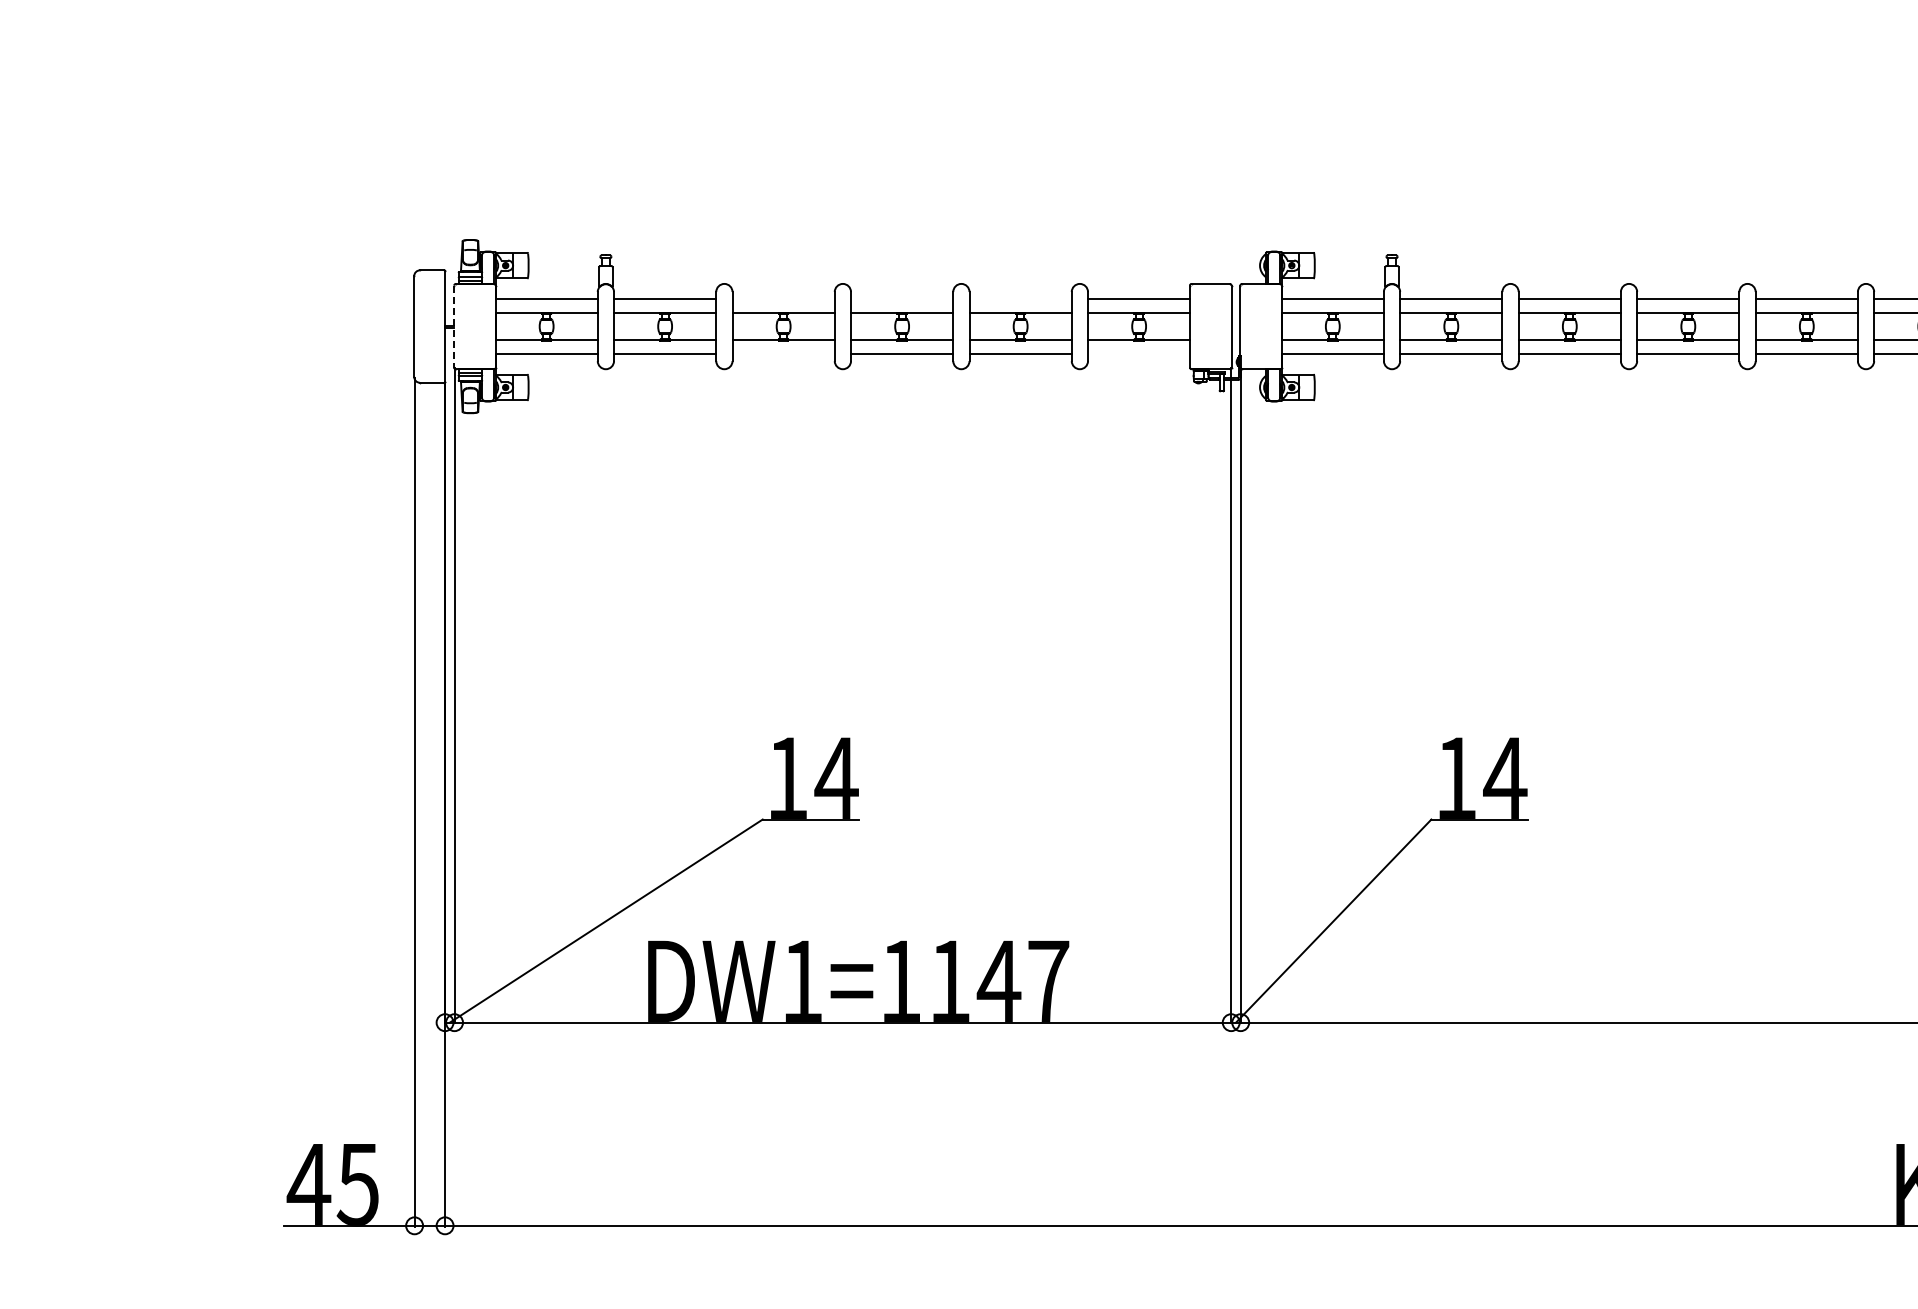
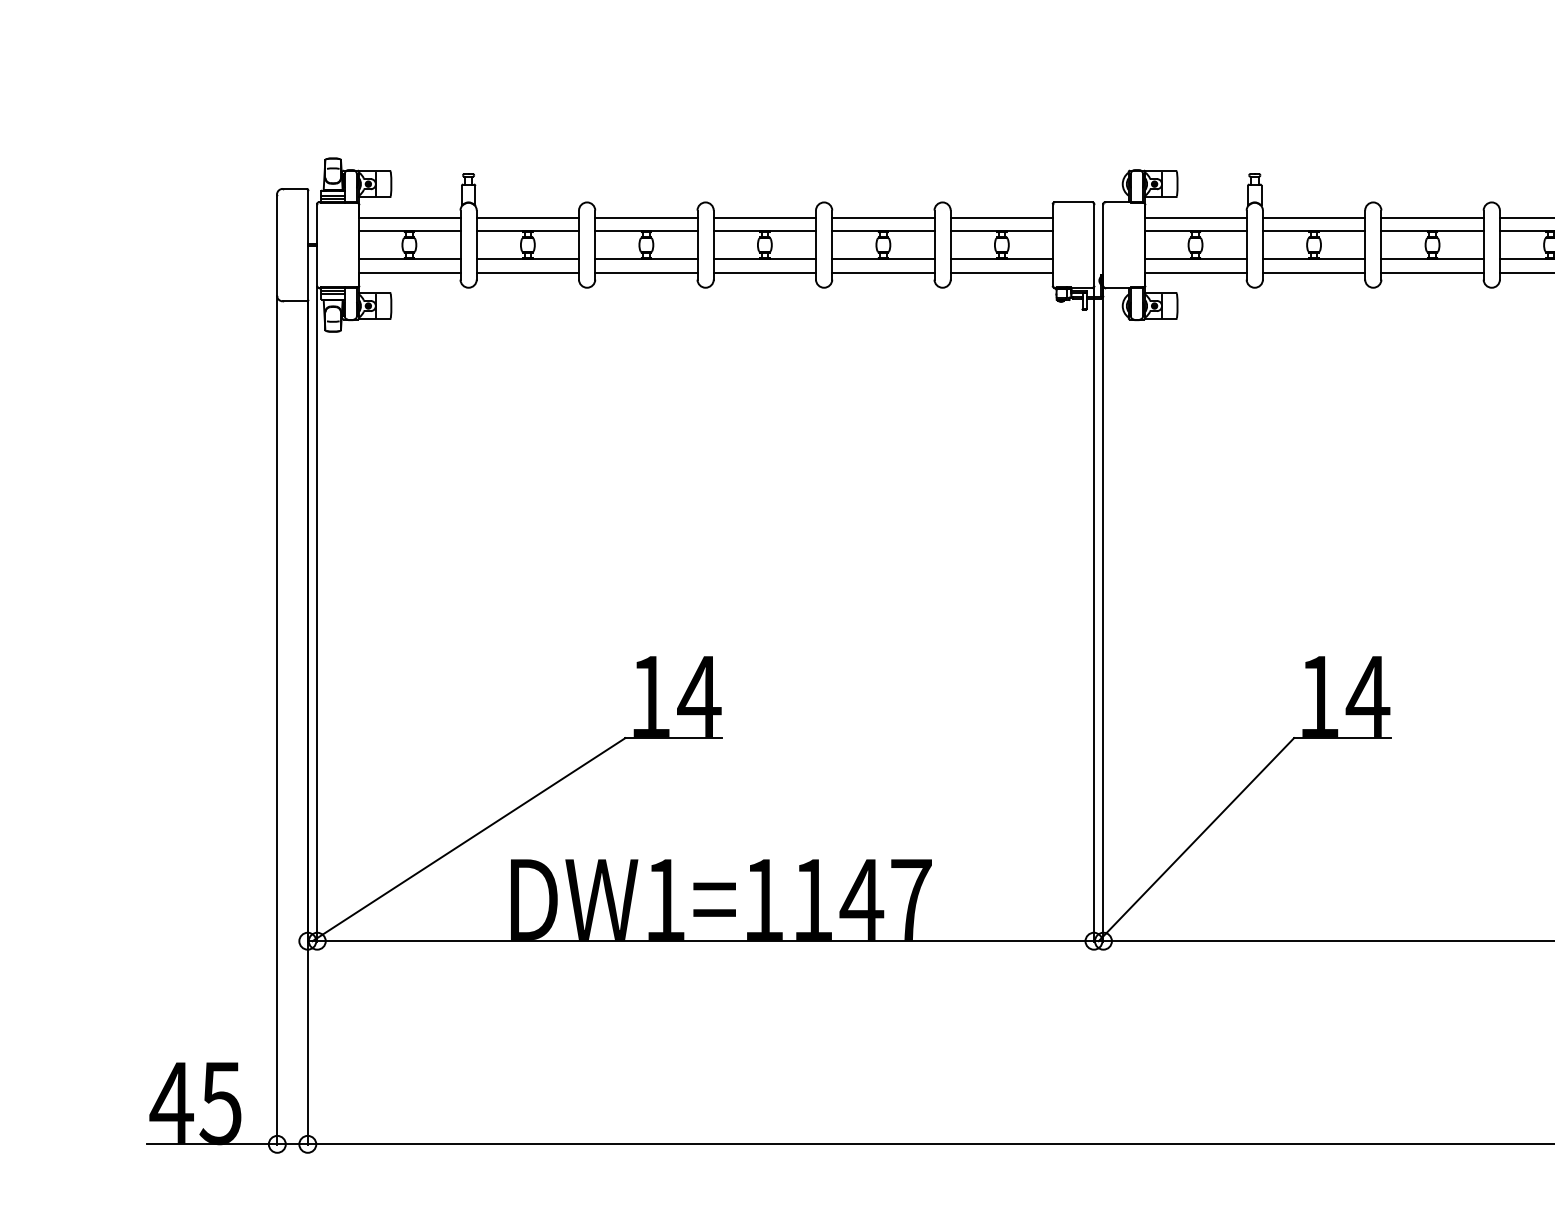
line: (783, 299) -> (646, 218), added
line: (902, 299) -> (765, 218), added
line: (1020, 299) -> (883, 218), added
line: (454, 326) -> (317, 245), dashed -> solid
line: (783, 354) -> (646, 273), added
line: (1138, 354) -> (1001, 273), added

